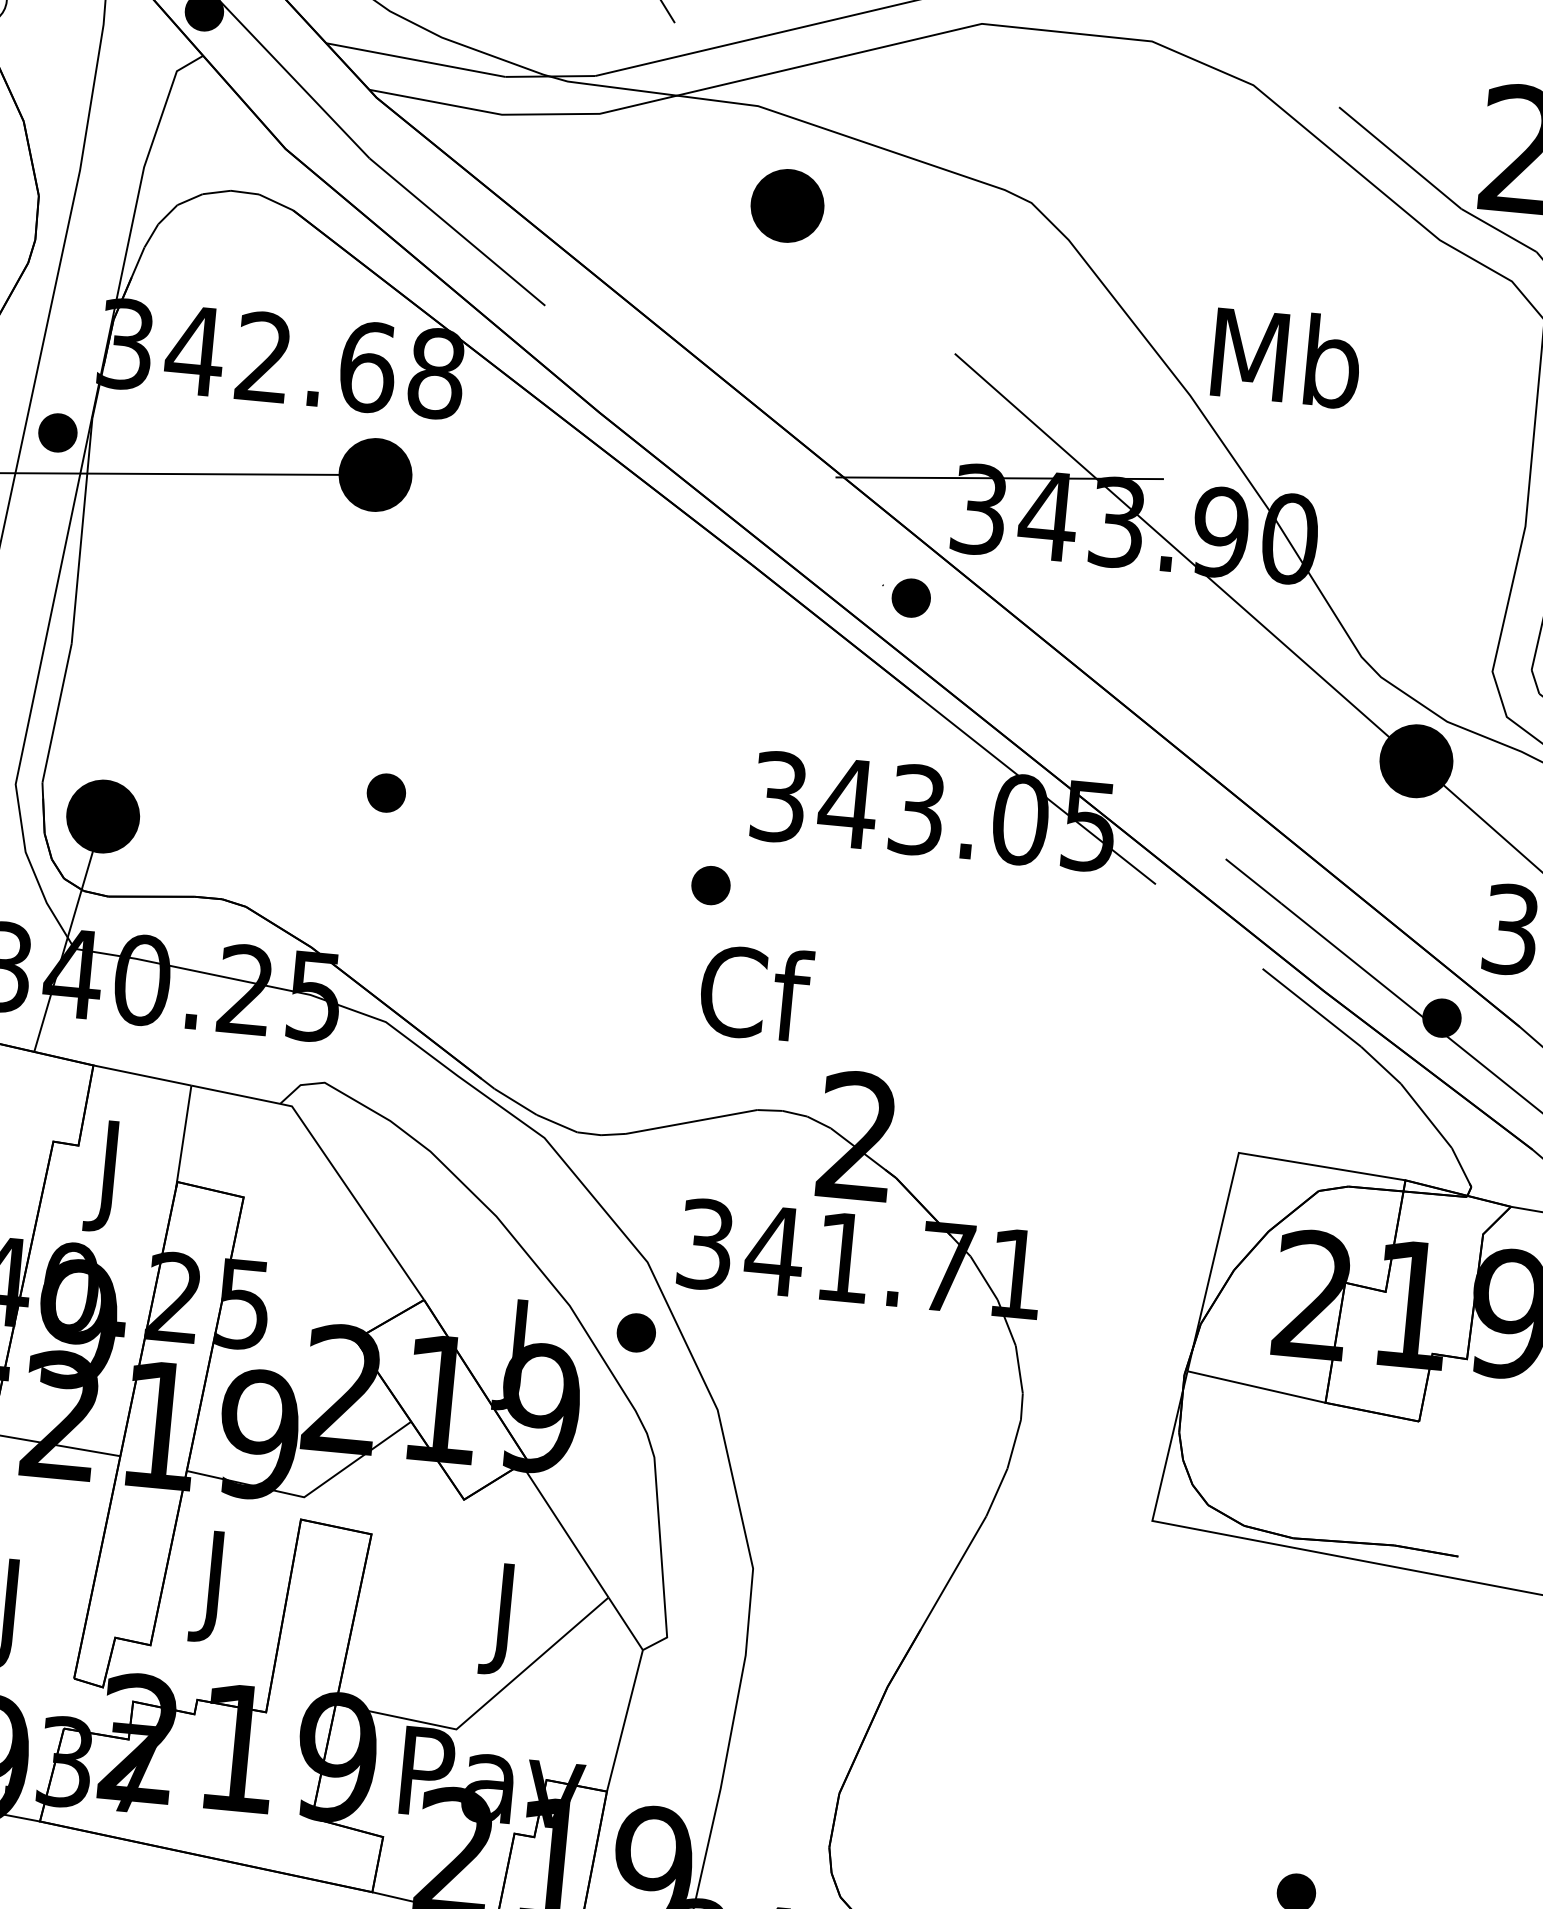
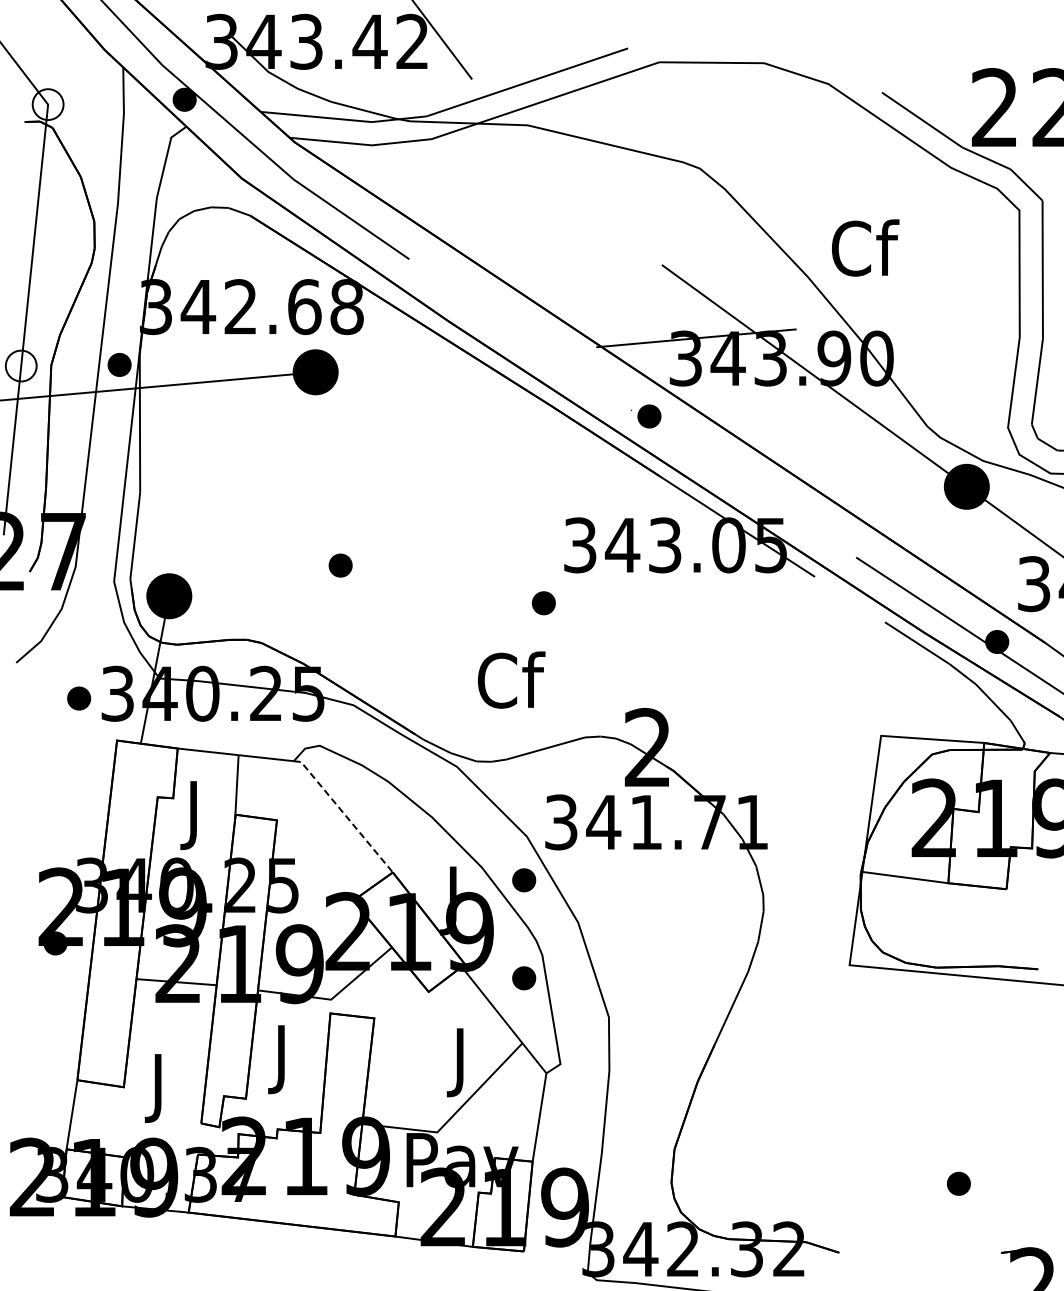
part: (787, 205) -> (551, 184), removed
text: (1286, 356) -> (864, 247), Mb -> Cf
text: (756, 991) -> (511, 679), moved
line: (354, 1198) -> (344, 814), solid -> dashed
part: (621, 1492) -> (524, 978), added

